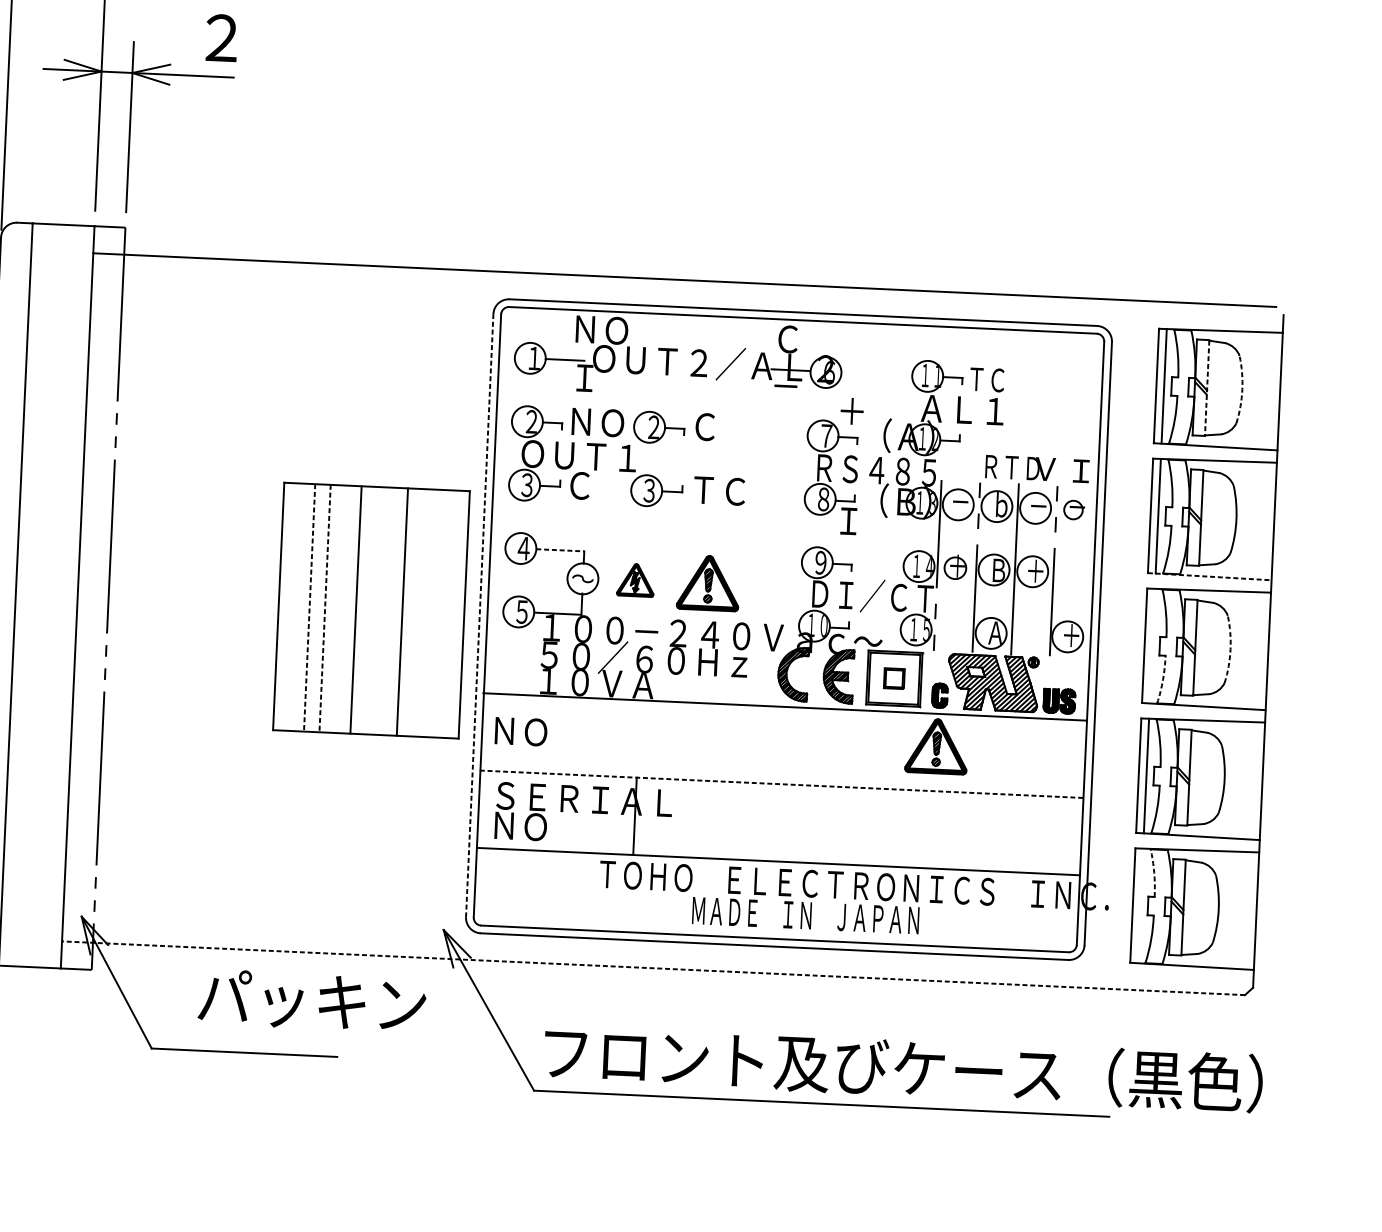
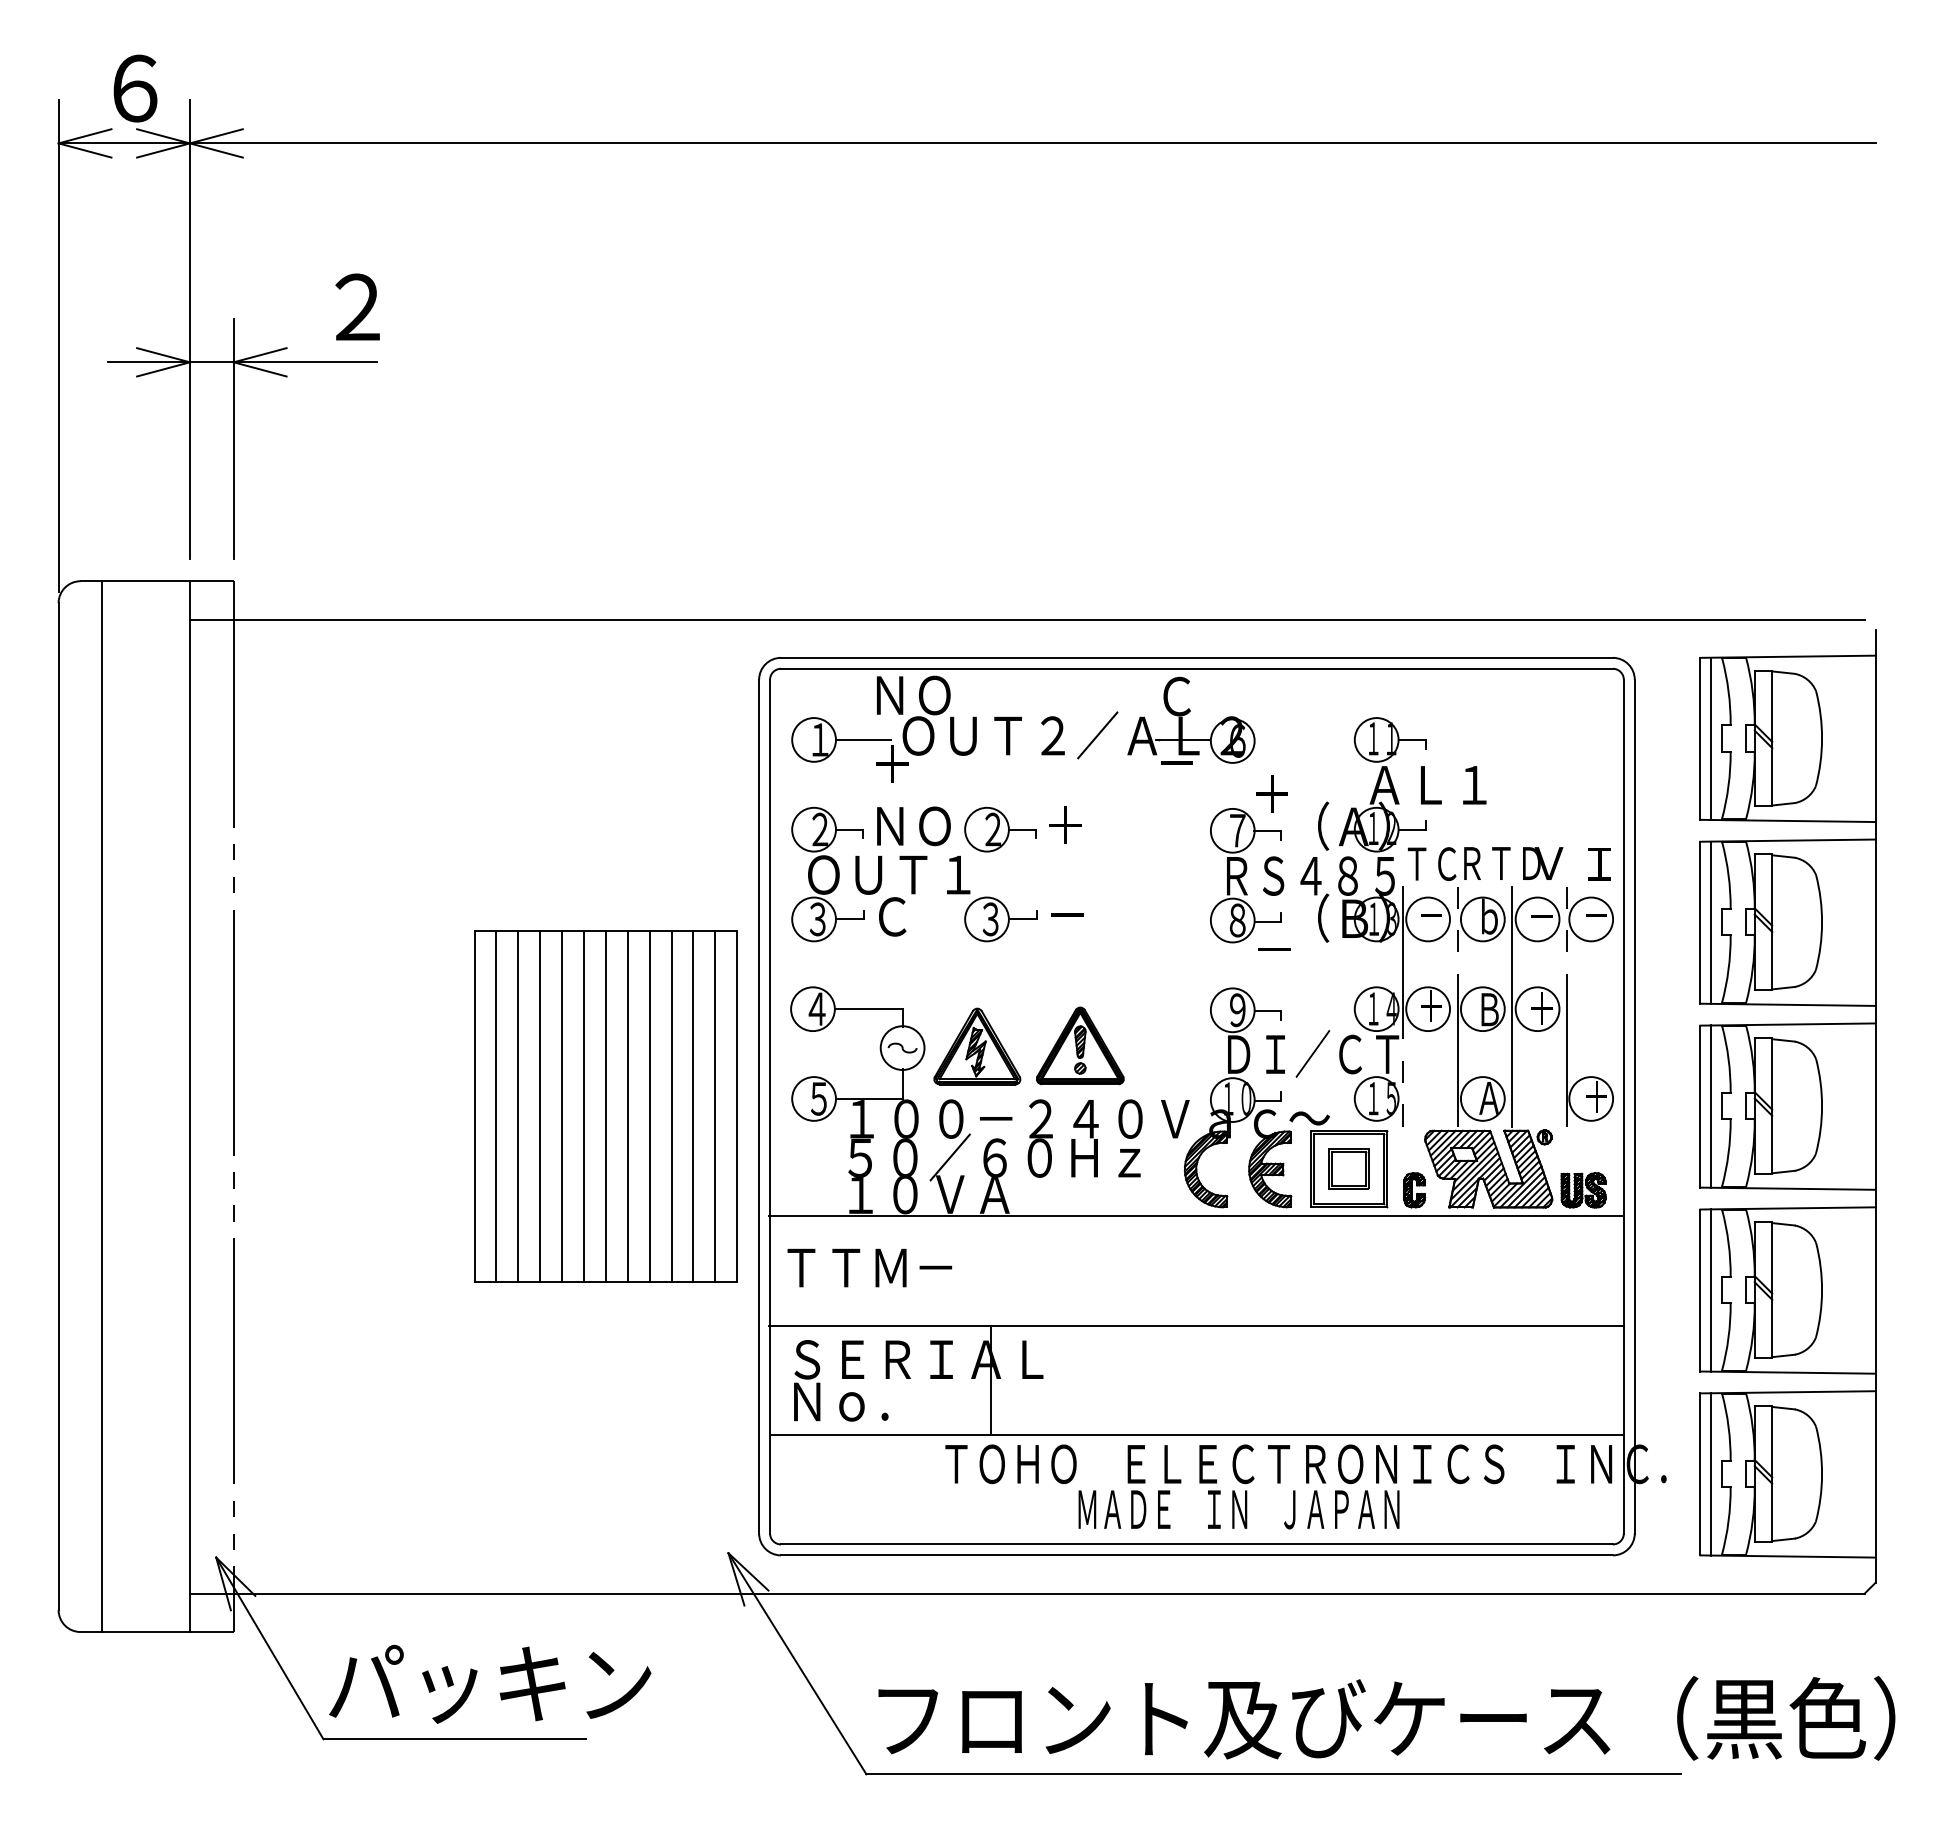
text: (584, 378) -> (892, 764), Ｉ -> ＋
text: (986, 379) -> (1431, 863), moved
line: (1207, 388) -> (1772, 738), dashed -> solid
arc: (1242, 389) -> (1822, 738), dashed -> solid
text: (705, 426) -> (1065, 825), Ｃ -> ＋
text: (718, 491) -> (1088, 915), ＴＣ -> －
circle: (1073, 510) -> (1591, 919), size x1.67
text: (848, 521) -> (1274, 949), Ｉ -> －
line: (560, 550) -> (868, 1009), dashed -> solid
circle: (955, 568) -> (1428, 1009), size x1.43
line: (1210, 576) -> (1788, 1004), dashed -> solid
part: (635, 580) -> (977, 1046), size x1.67
line: (294, 607) -> (496, 1106), added
line: (309, 608) -> (518, 1107), dashed -> solid
line: (325, 609) -> (540, 1107), dashed -> solid
line: (340, 609) -> (562, 1106), added
line: (371, 610) -> (605, 1106), added
line: (386, 611) -> (627, 1106), added
line: (417, 612) -> (671, 1106), added
line: (433, 613) -> (693, 1106), added
line: (448, 614) -> (715, 1106), added
line: (479, 615) -> (759, 1106), dashed -> solid
line: (1152, 646) -> (1711, 1106), added
arc: (1230, 649) -> (1822, 1106), dashed -> solid
part: (894, 678) -> (1348, 1168), size x1.43
arc: (1162, 679) -> (1728, 1153), dashed -> solid
text: (552, 732) -> (869, 1267), ＮＯ -> ＴＴＭ－
part: (936, 745) -> (1413, 1261), removed
line: (782, 784) -> (1197, 1325), dashed -> solid
text: (543, 827) -> (862, 1401), ＮＯ -> Ｎｏ．
arc: (1154, 872) -> (1728, 1426), dashed -> solid
line: (1140, 906) -> (1711, 1474), added
line: (652, 968) -> (1026, 1593), dashed -> solid
text: (312, 1000) -> (490, 1683), moved

